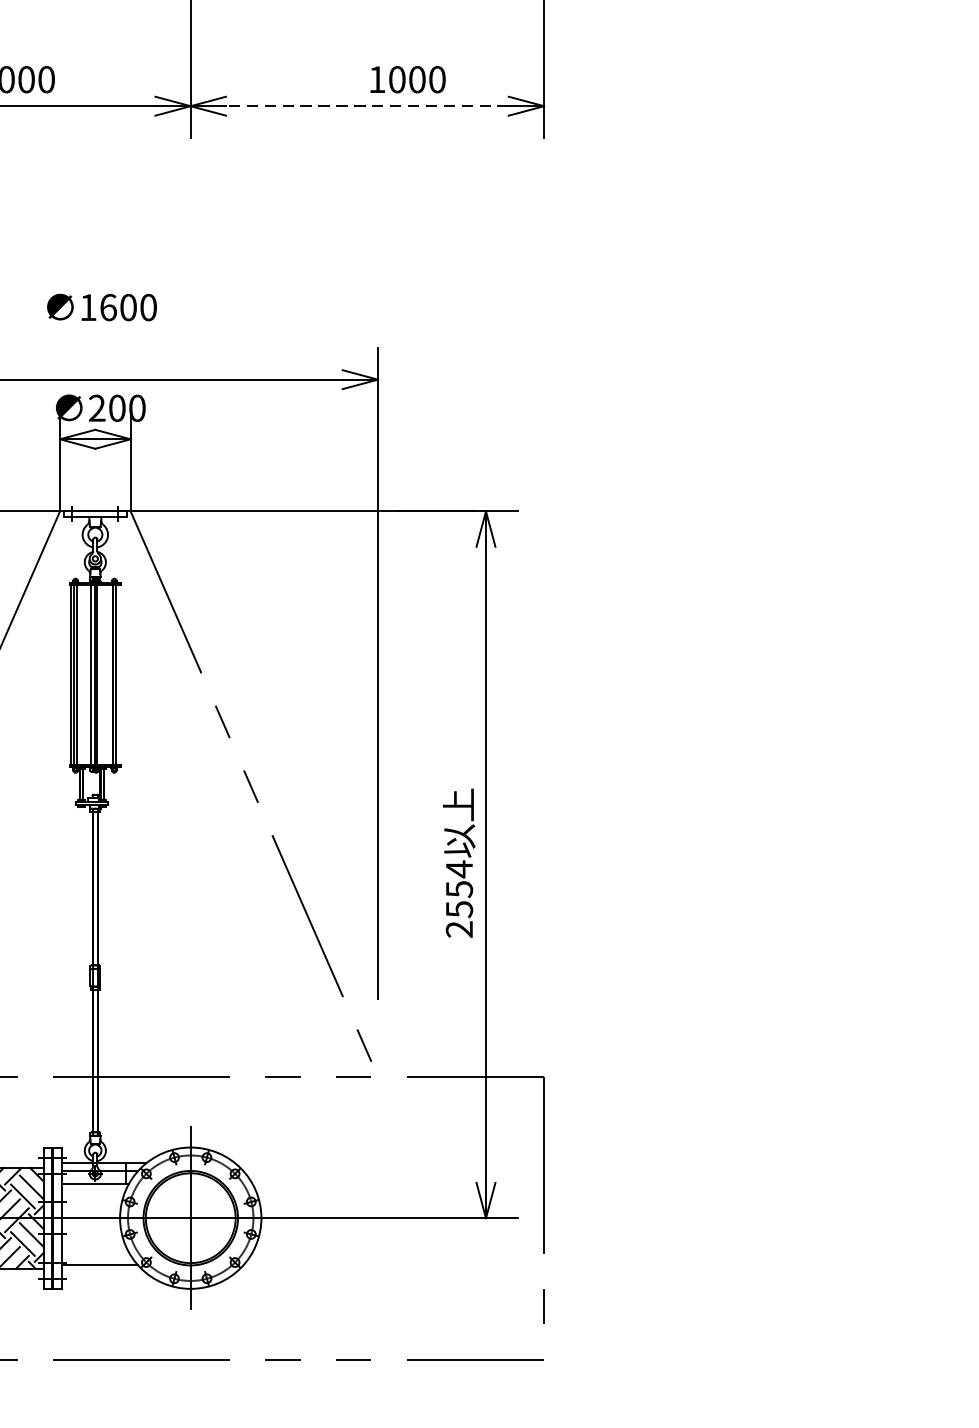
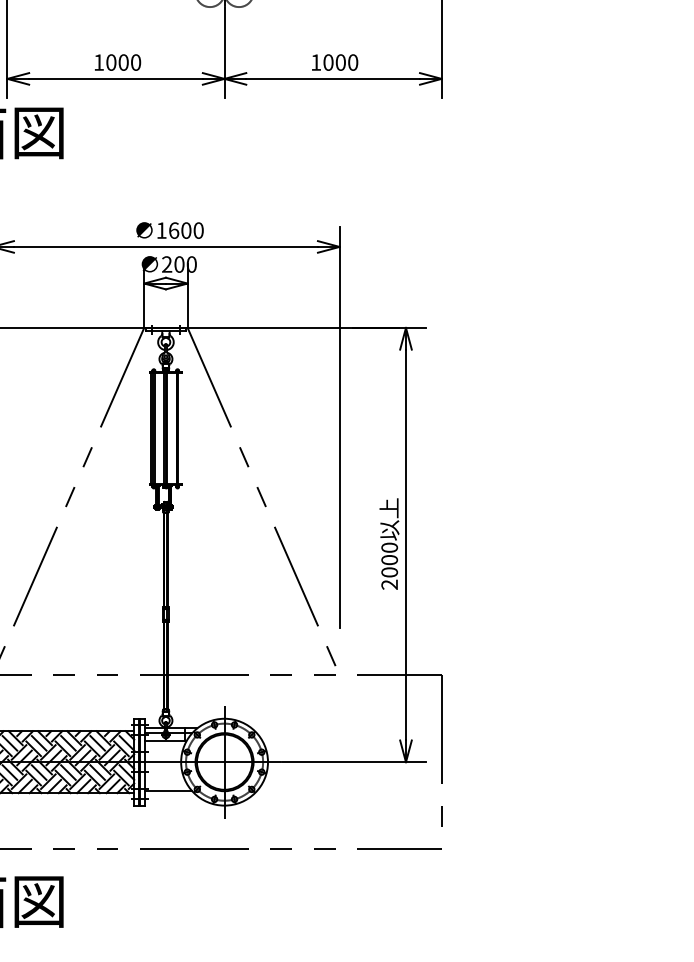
text: (408, 79) -> (335, 62), moved
line: (368, 105) -> (333, 78), dashed -> solid
text: (101, 307) -> (169, 230), moved
text: (459, 888) -> (389, 559), 2554 -> 2000

